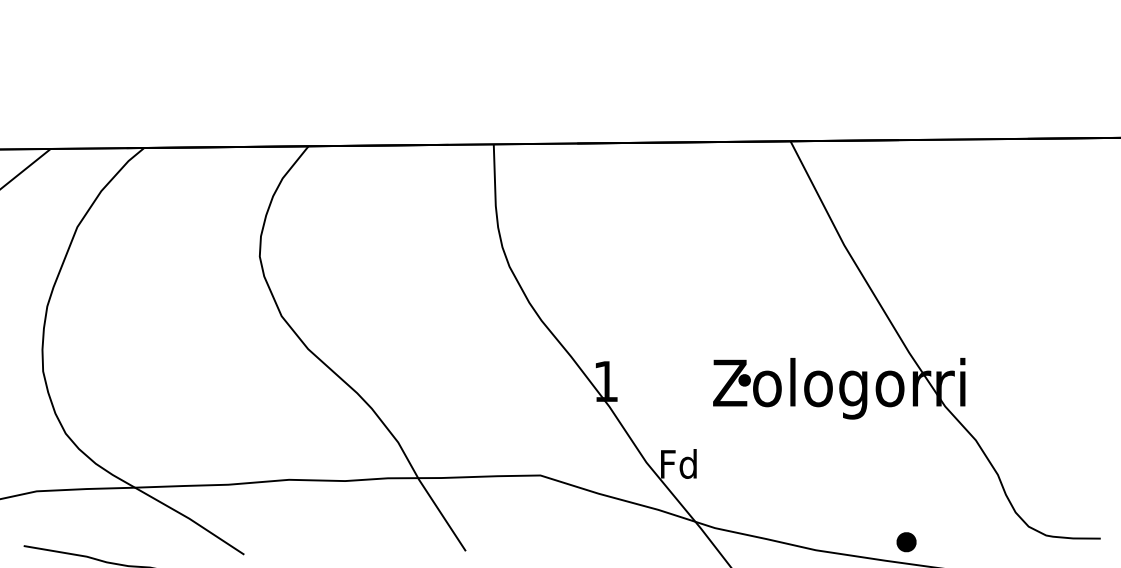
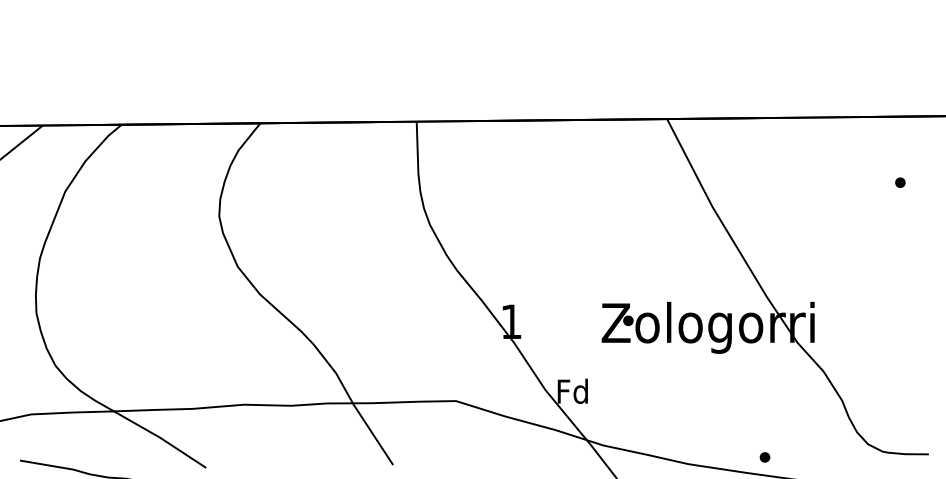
part: (1067, 216) -> (900, 182), added
part: (905, 542) -> (764, 457), size x0.62

